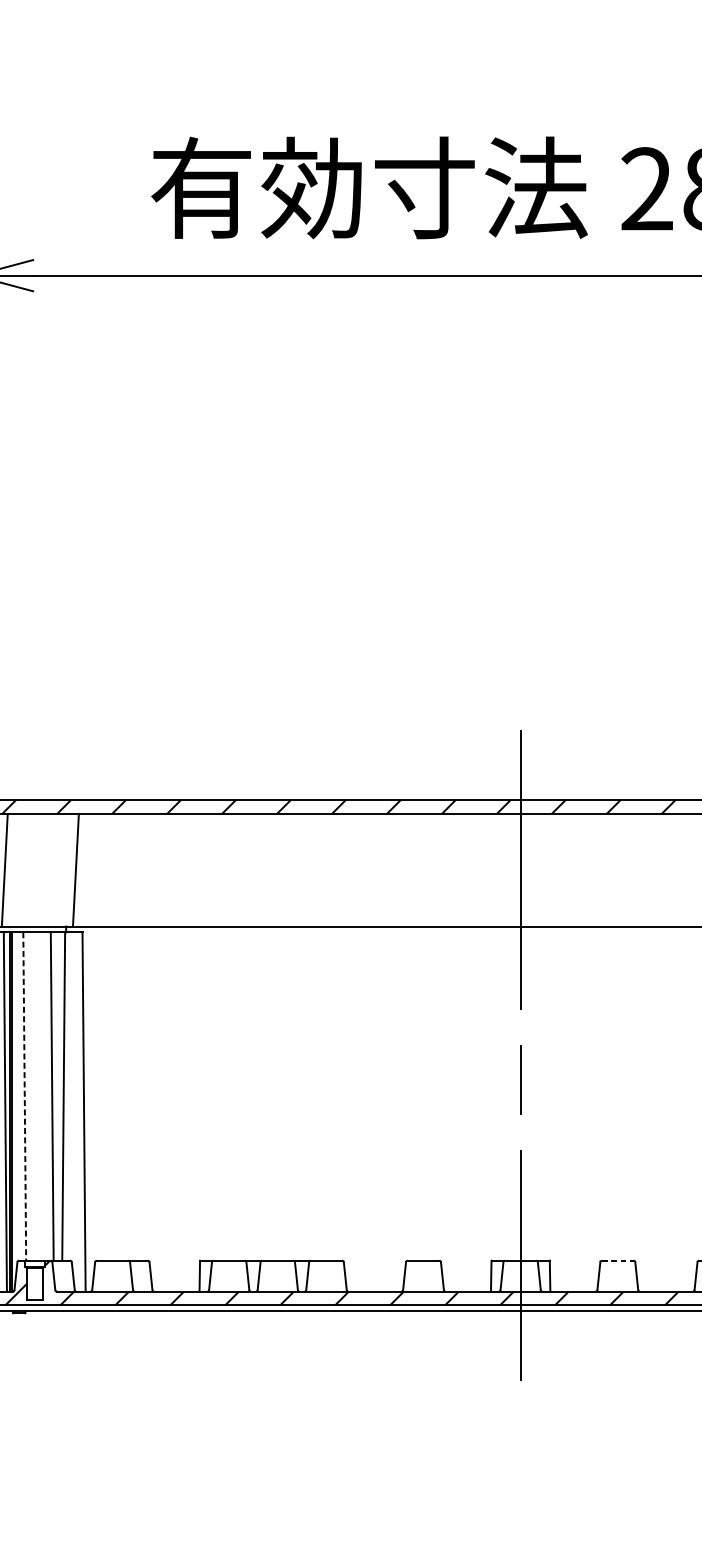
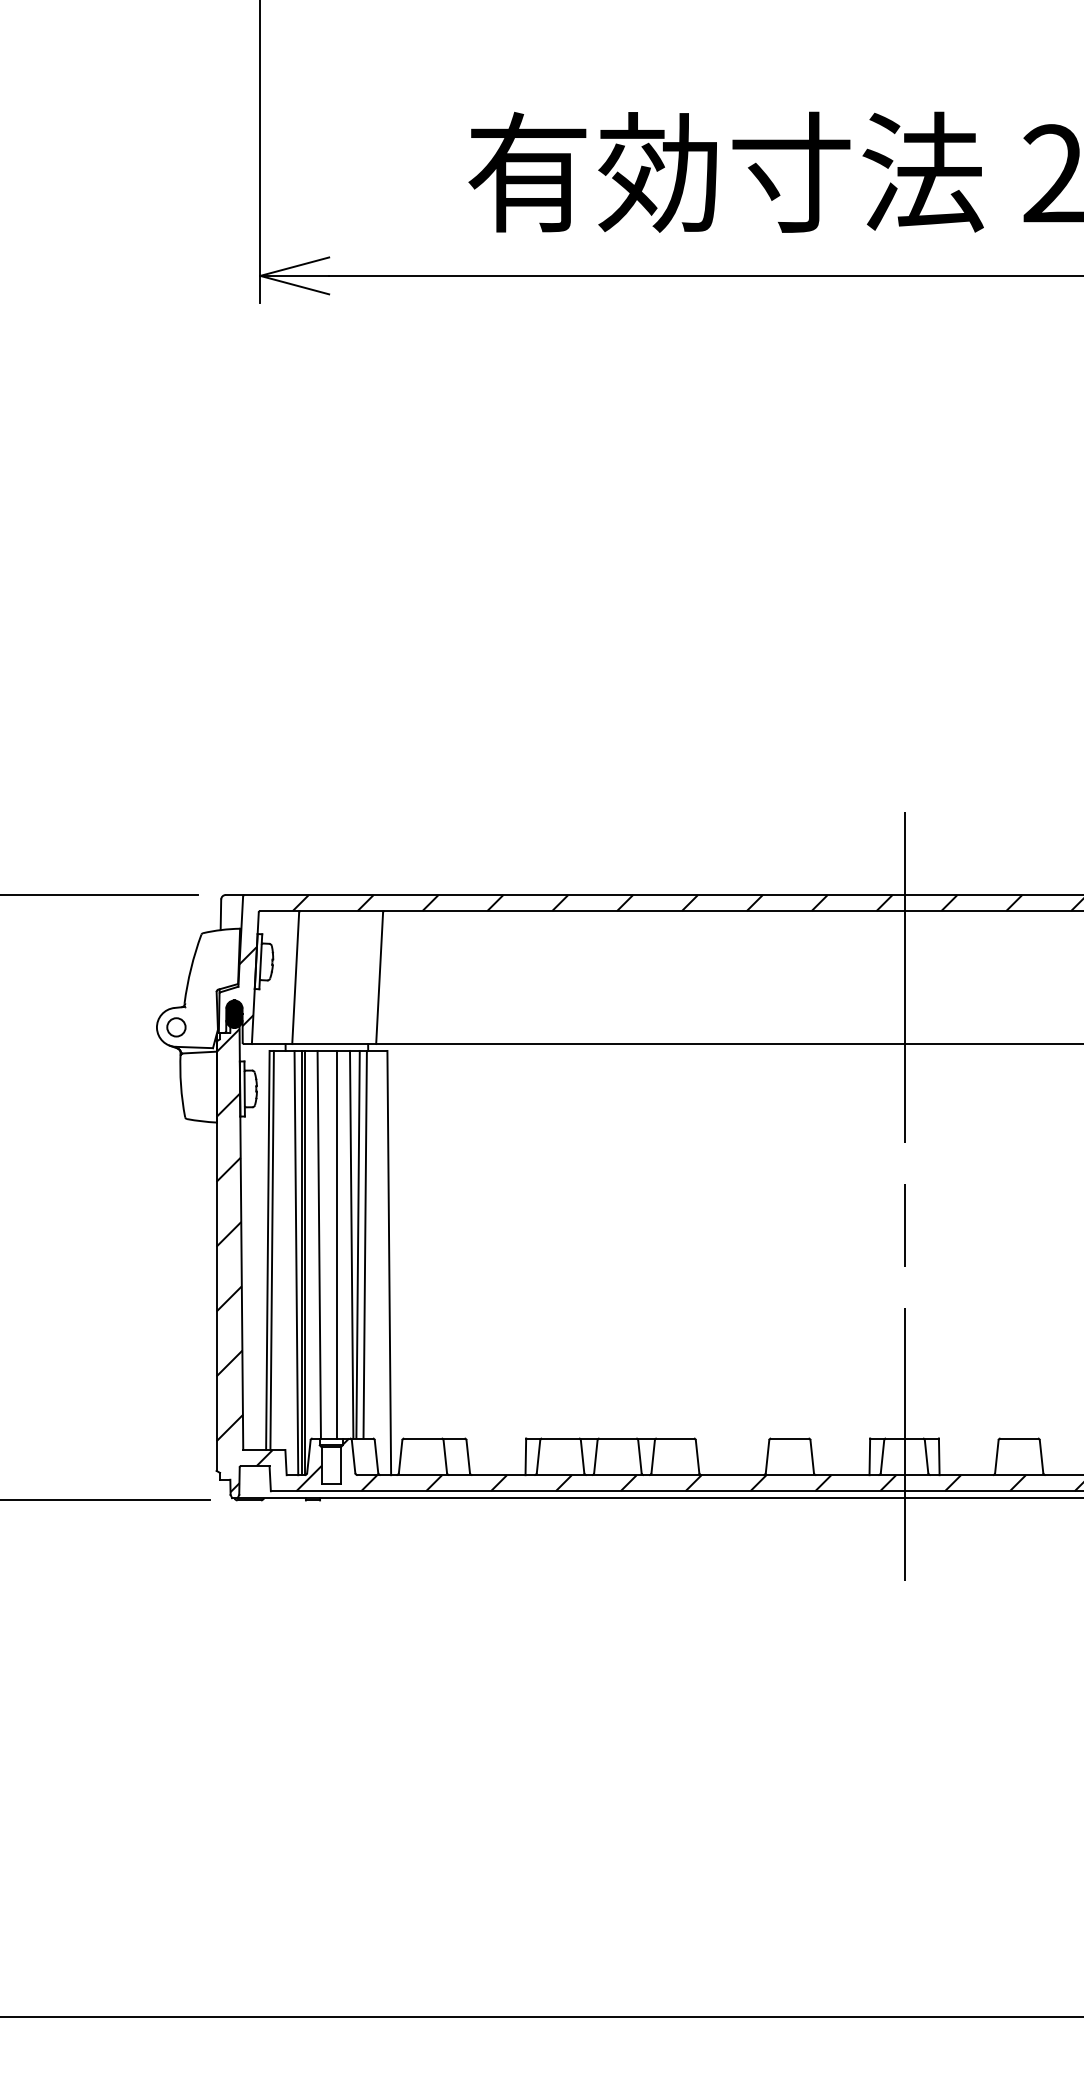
line: (24, 1096) -> (319, 1244), dashed -> solid
line: (40, 1096) -> (337, 1244), added
line: (57, 1096) -> (357, 1244), added
line: (618, 1260) -> (1019, 1438), dashed -> solid

